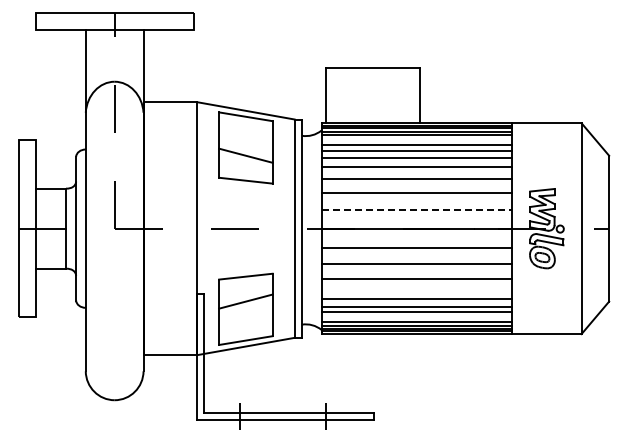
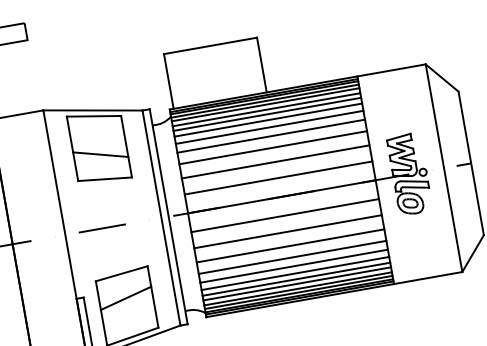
line: (416, 140) -> (266, 110), added
line: (417, 209) -> (279, 177), dashed -> solid
line: (416, 290) -> (292, 257), added
line: (416, 317) -> (296, 284), added

